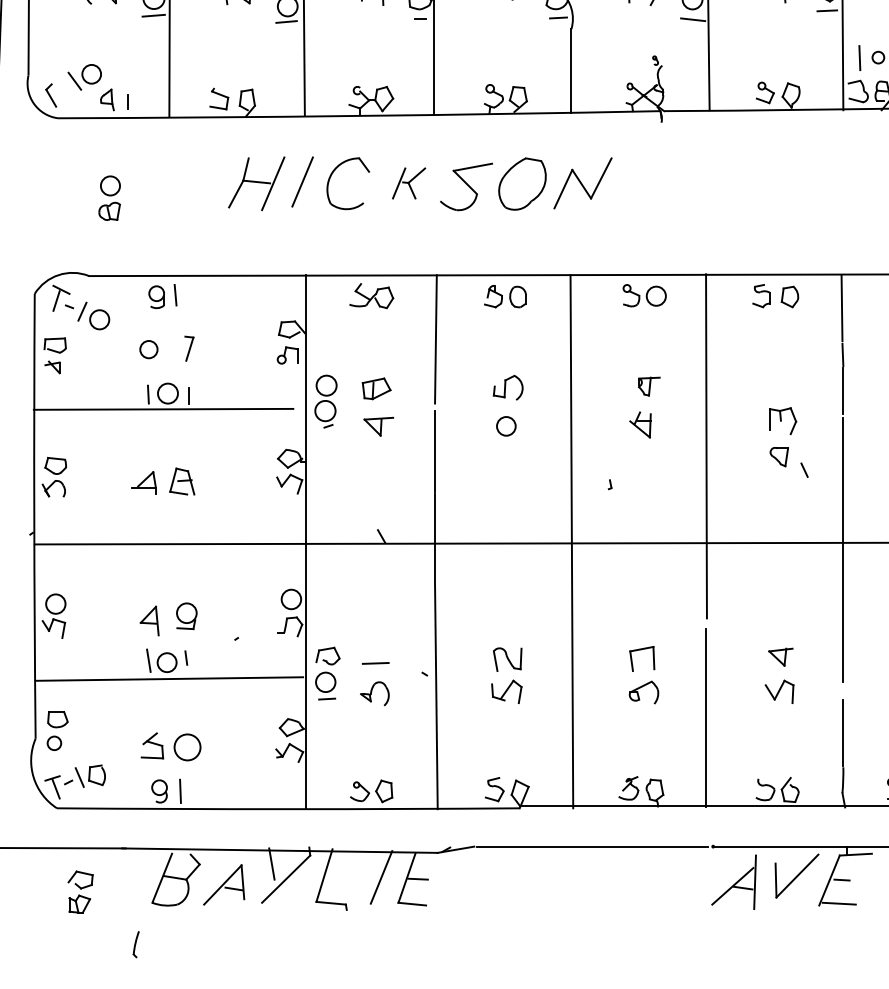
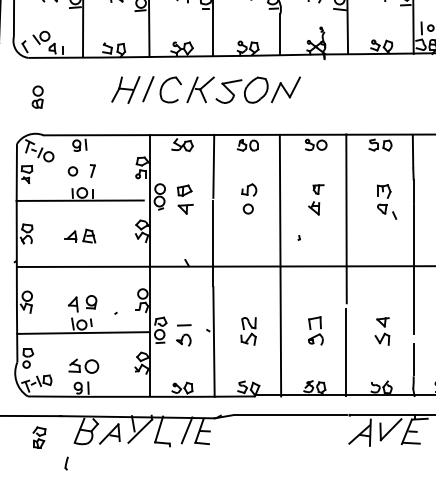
part: (408, 182) -> (200, 89), size x1.67
part: (109, 196) -> (37, 96), moved
part: (787, 441) -> (386, 201), moved

